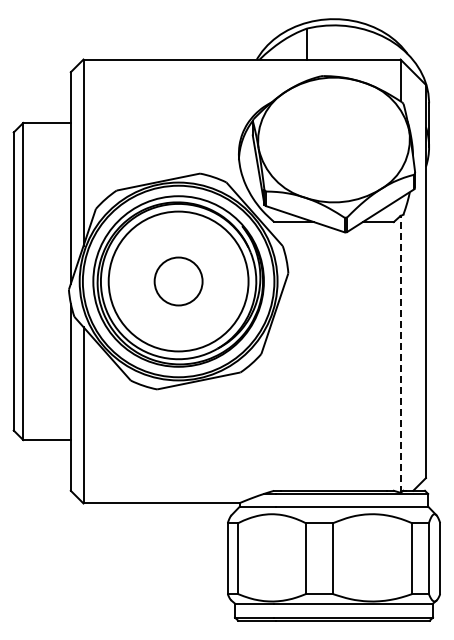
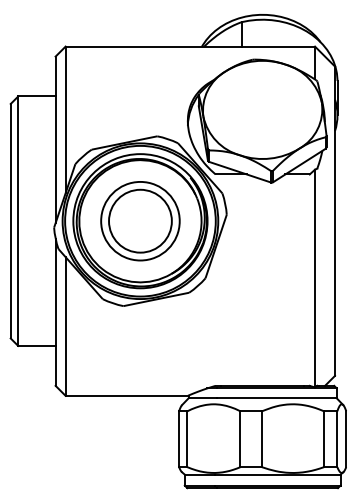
circle: (178, 281) -> (140, 221), size x0.71
circle: (178, 281) -> (140, 221), size x1.67
line: (400, 353) -> (314, 277), dashed -> solid

